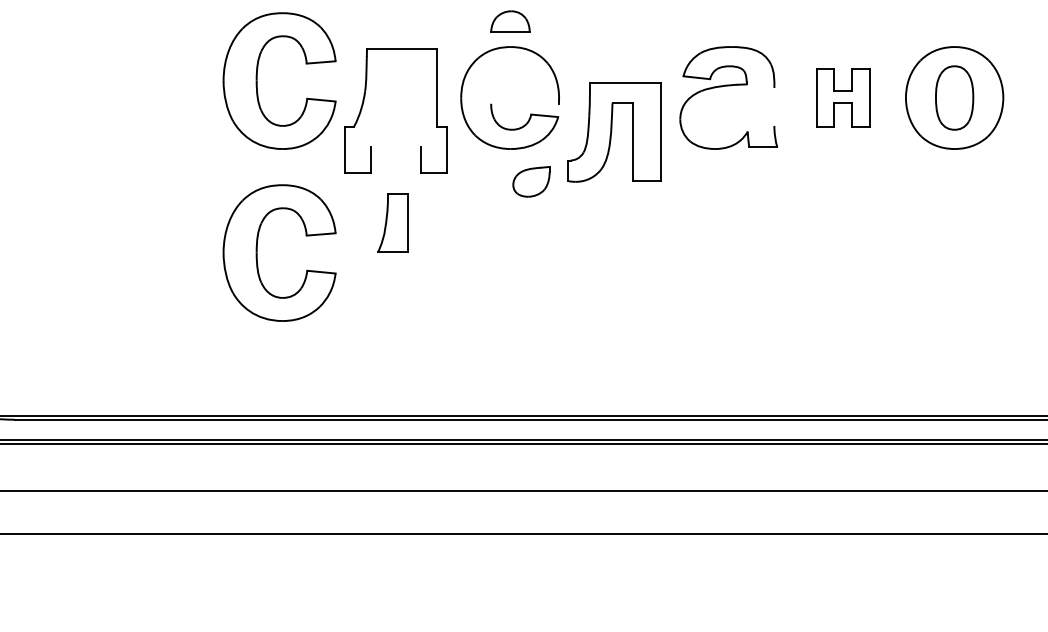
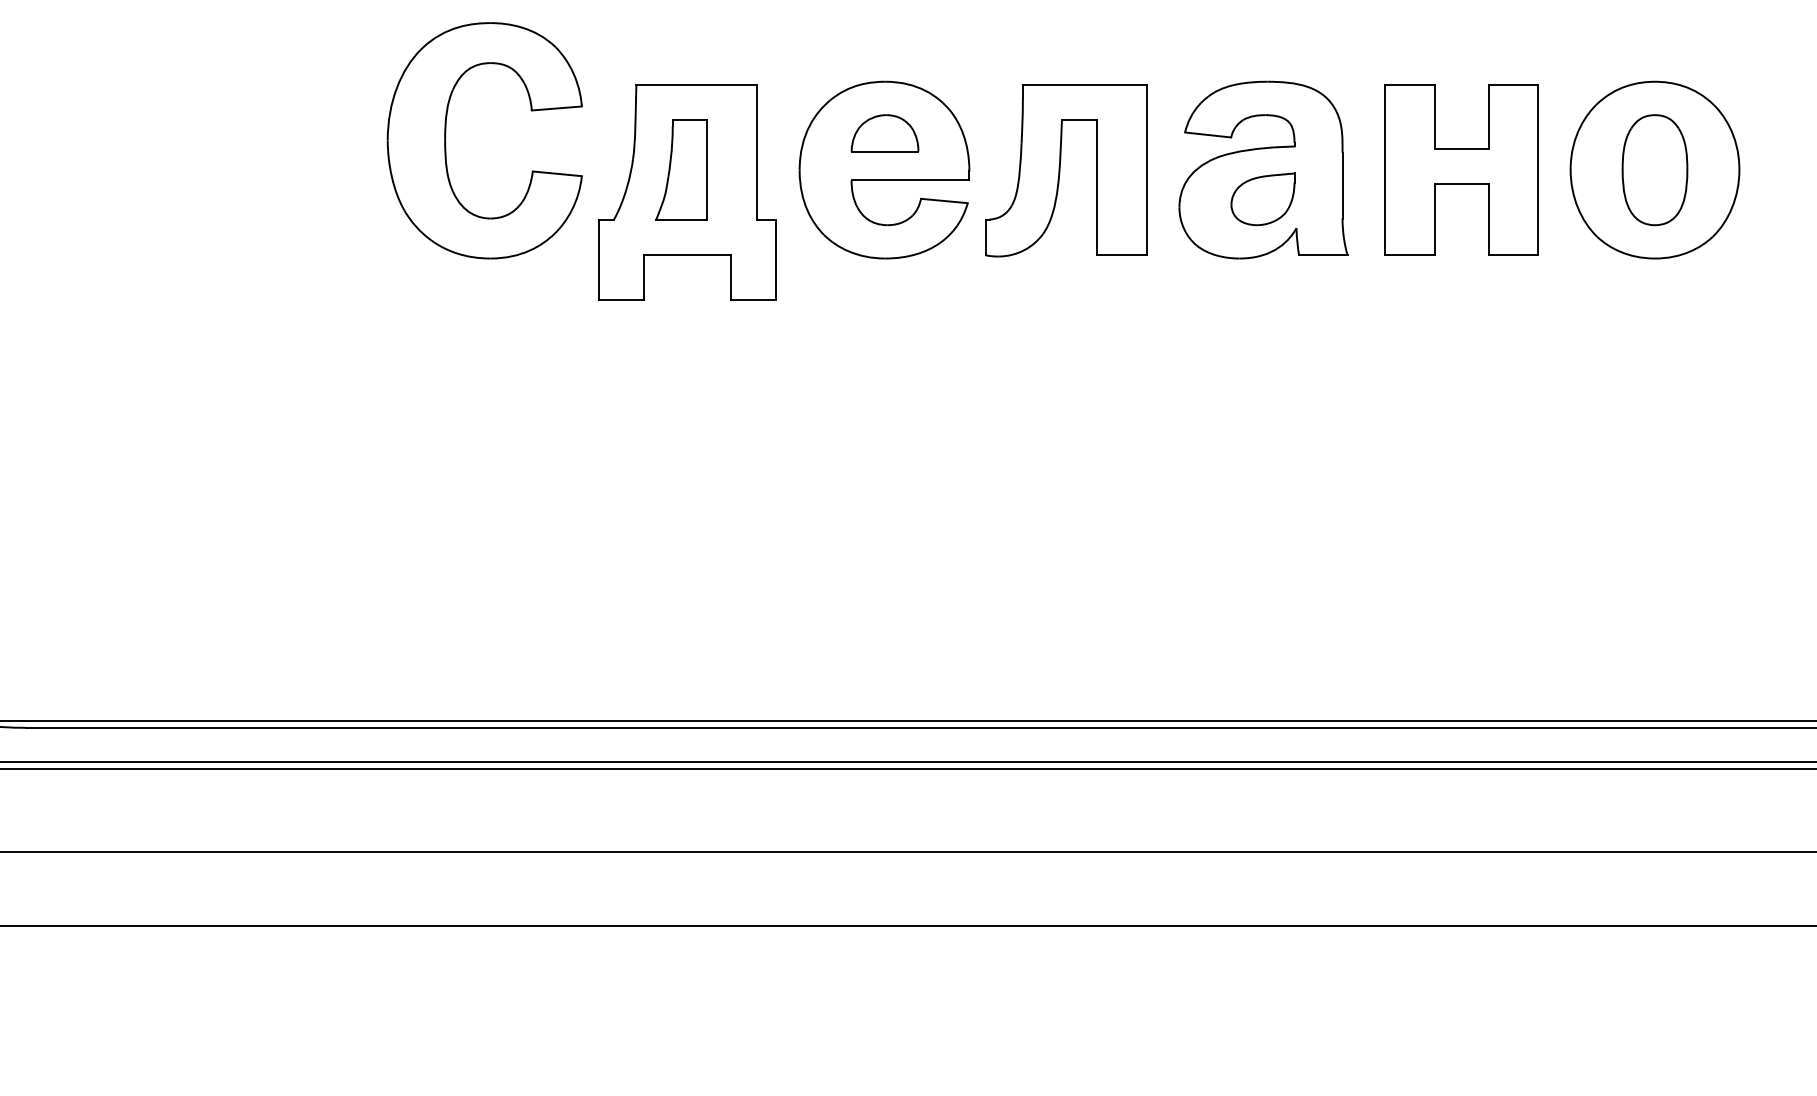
part: (510, 21) -> (885, 132), moved
part: (842, 97) -> (1460, 169), size x1.67
line: (525, 103) -> (911, 179), added
line: (774, 106) -> (1342, 184), added
part: (614, 132) -> (1065, 170), moved
line: (396, 147) -> (687, 255), added
part: (531, 181) -> (1263, 198), moved
part: (392, 222) -> (680, 169), moved
part: (257, 252) -> (446, 437), removed

